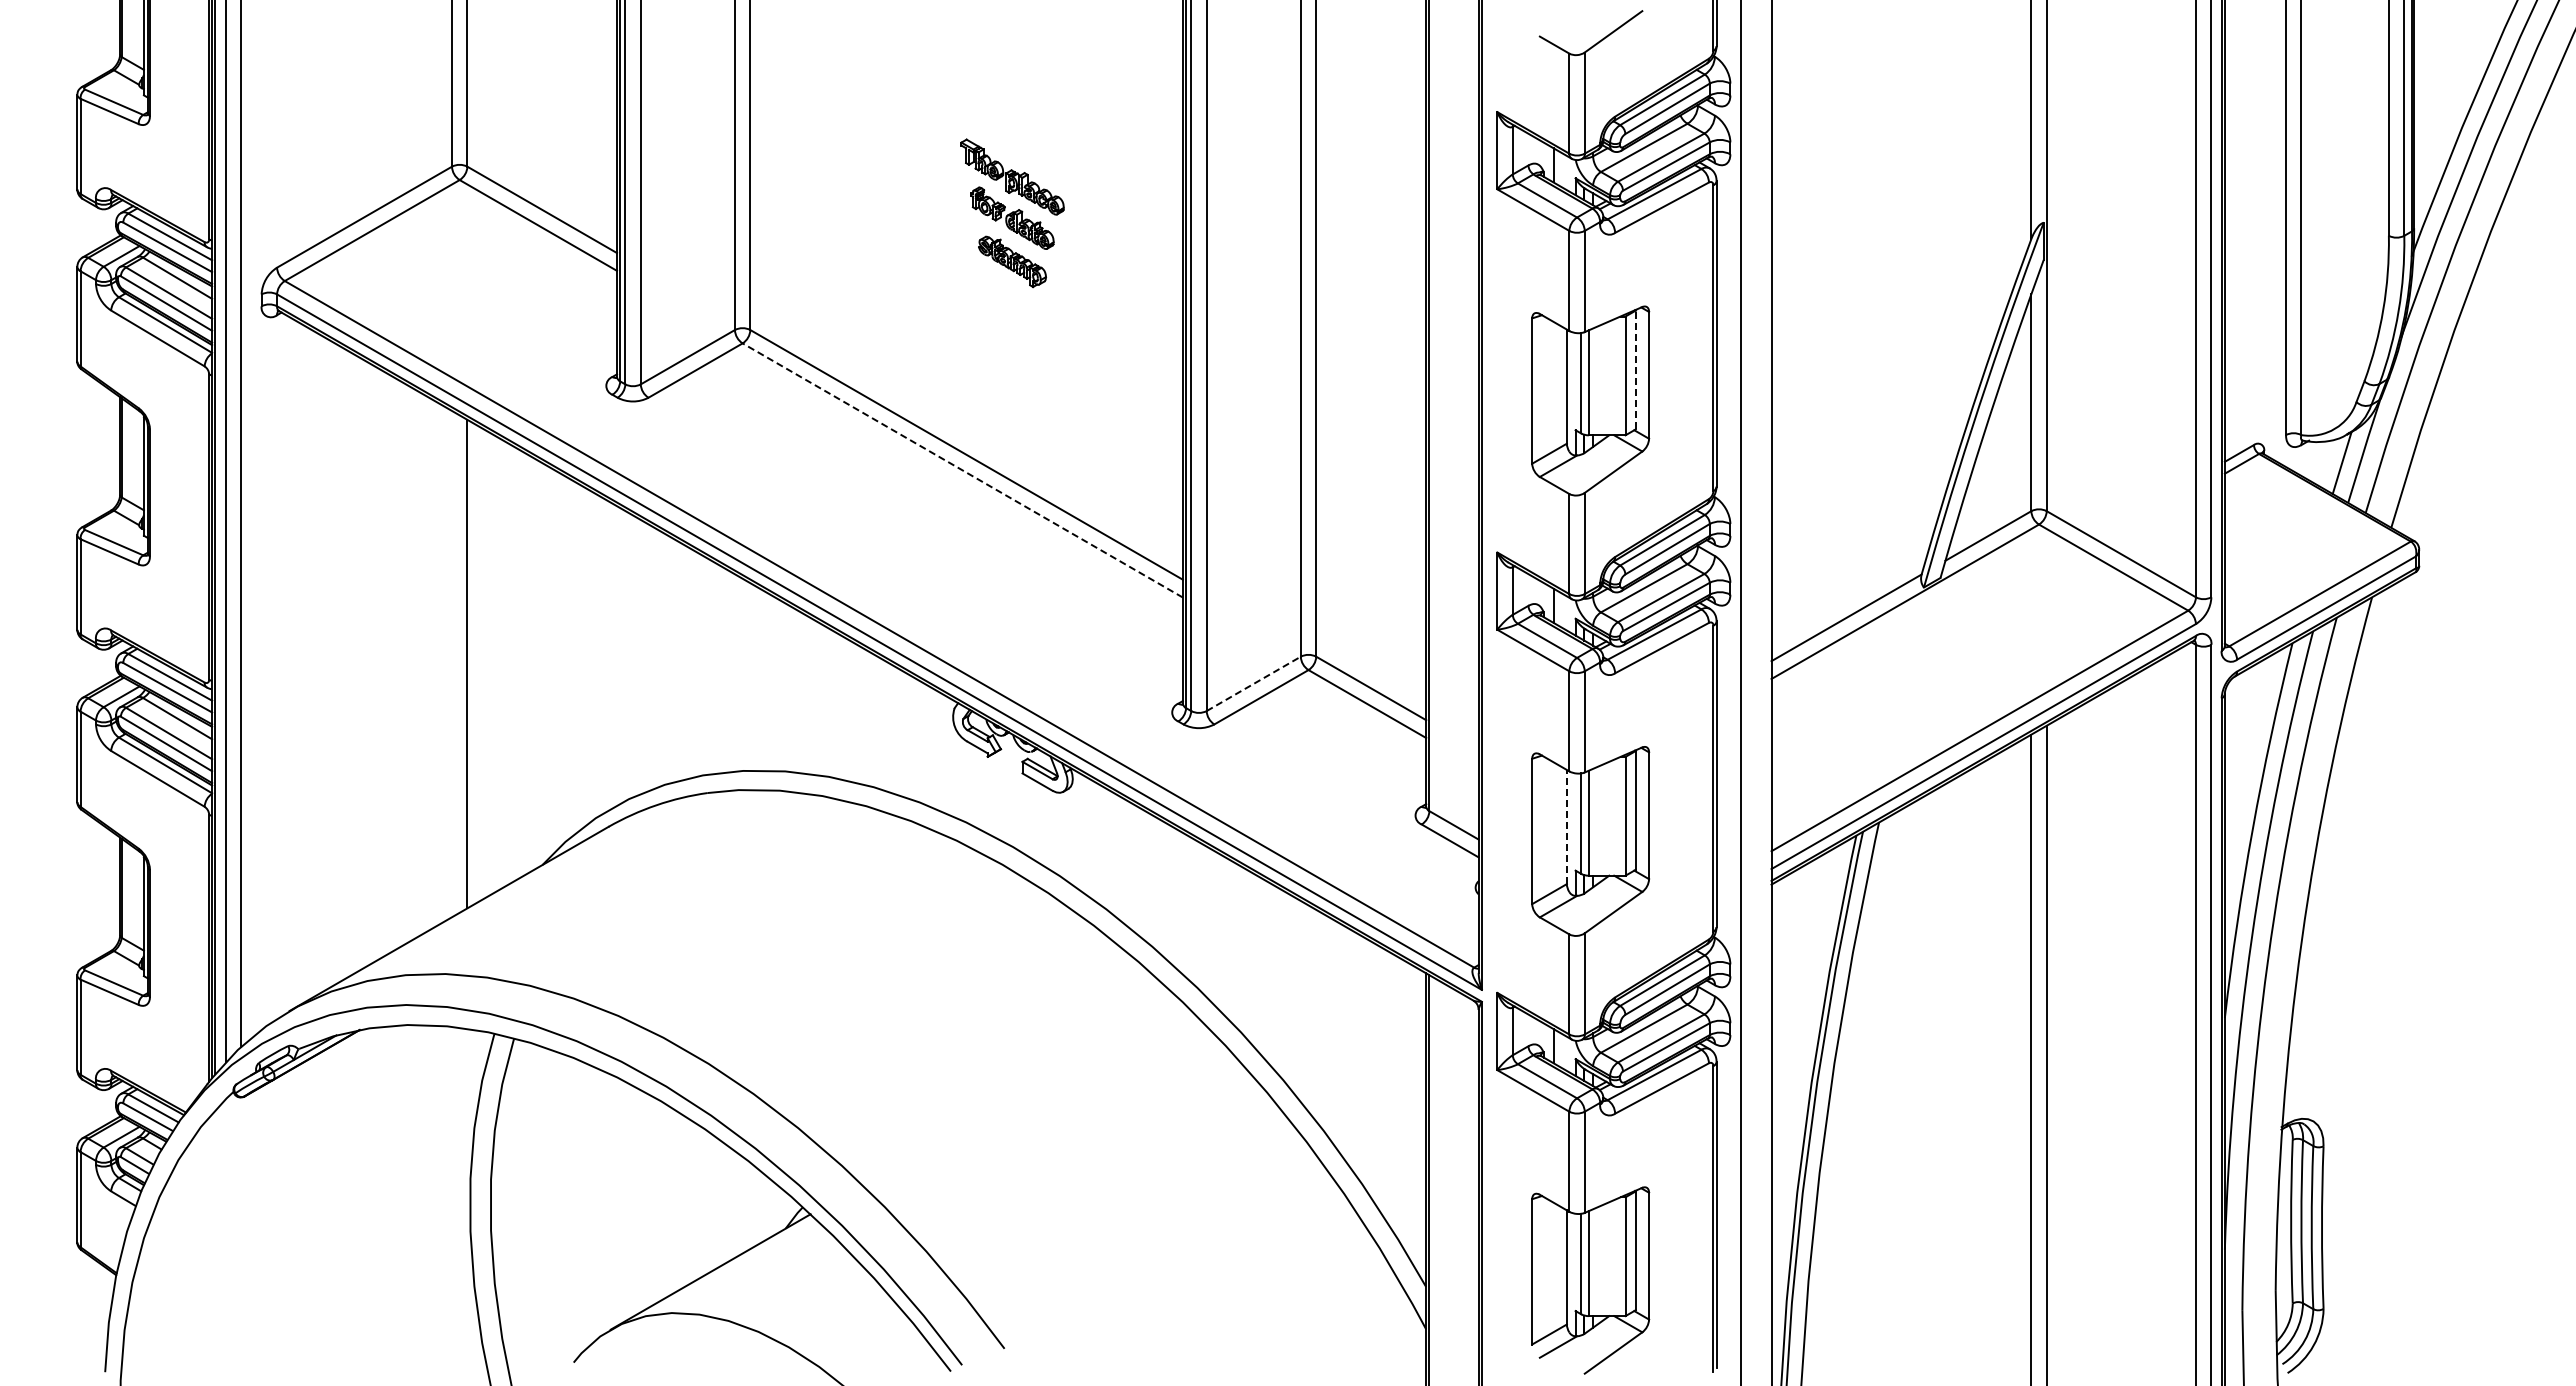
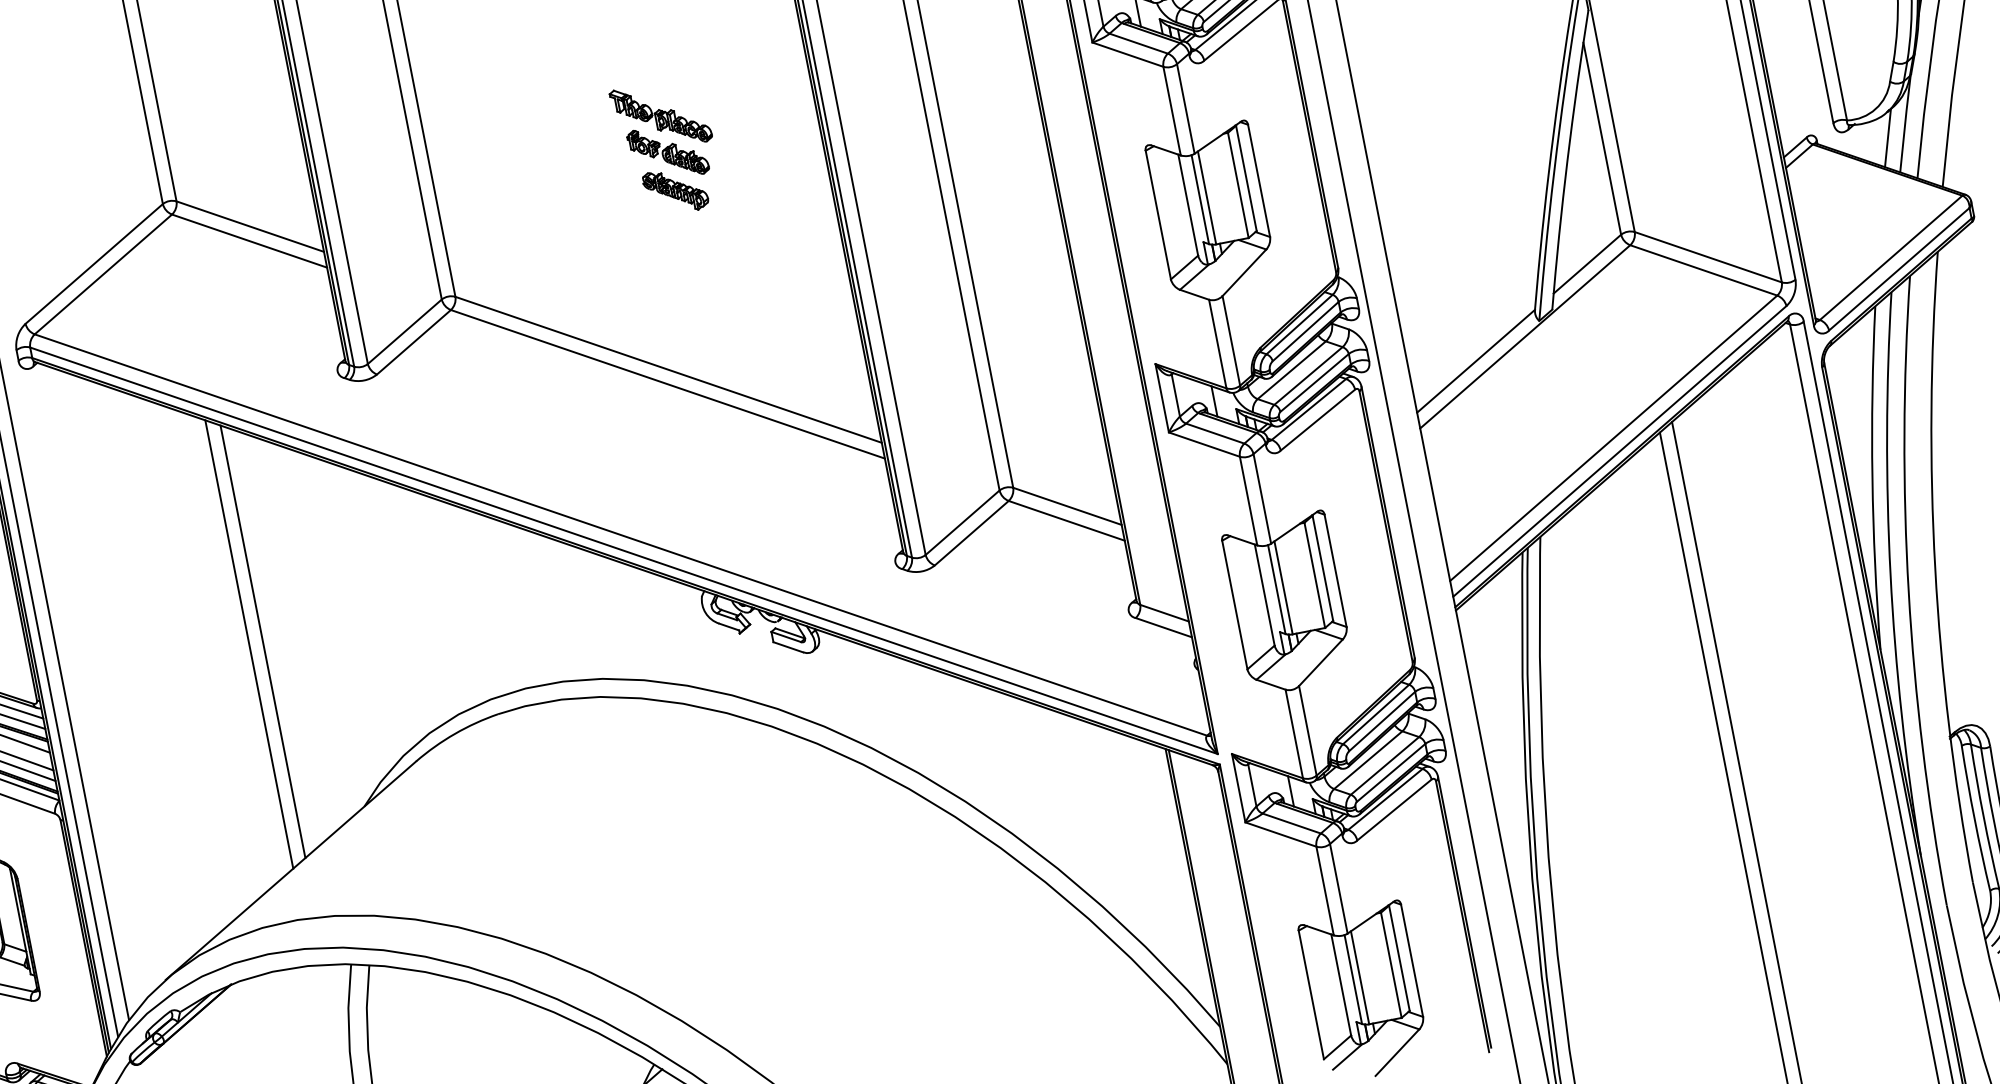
line: (1635, 369) -> (1246, 178), dashed -> solid
line: (962, 470) -> (667, 384), dashed -> solid
line: (451, 663) -> (248, 644), added
line: (1254, 683) -> (963, 522), dashed -> solid
line: (1566, 826) -> (1264, 594), dashed -> solid

